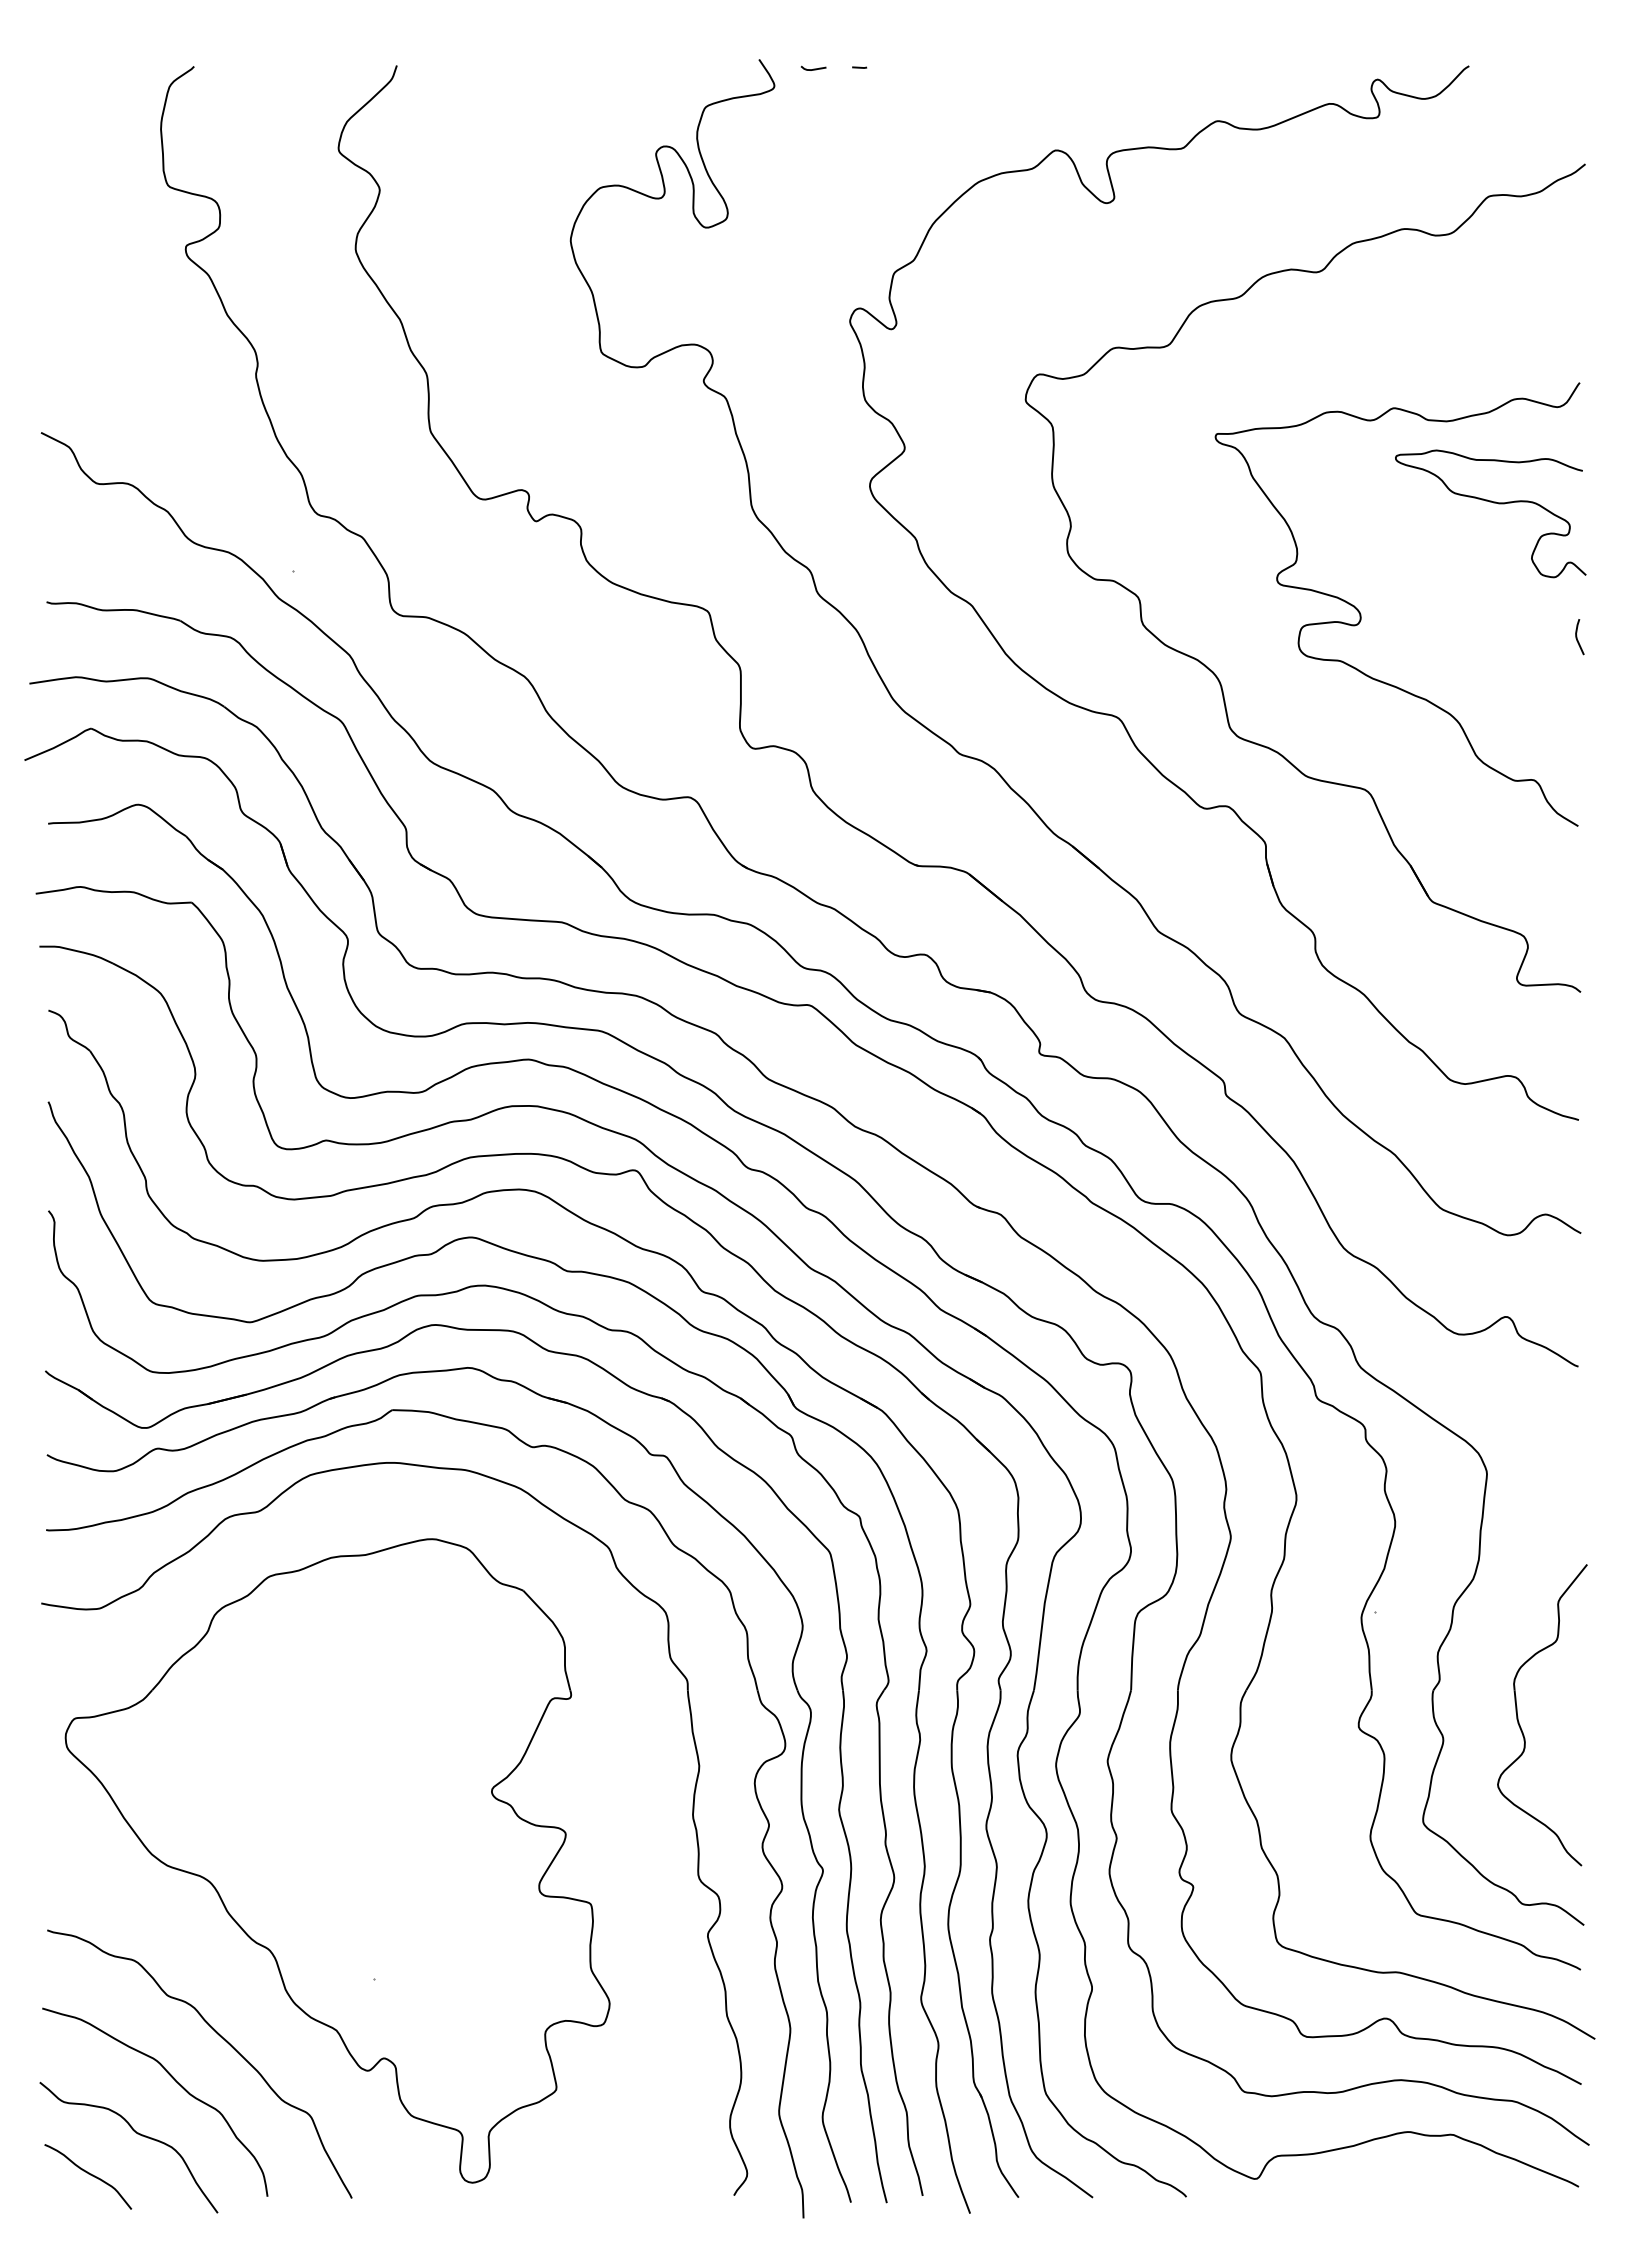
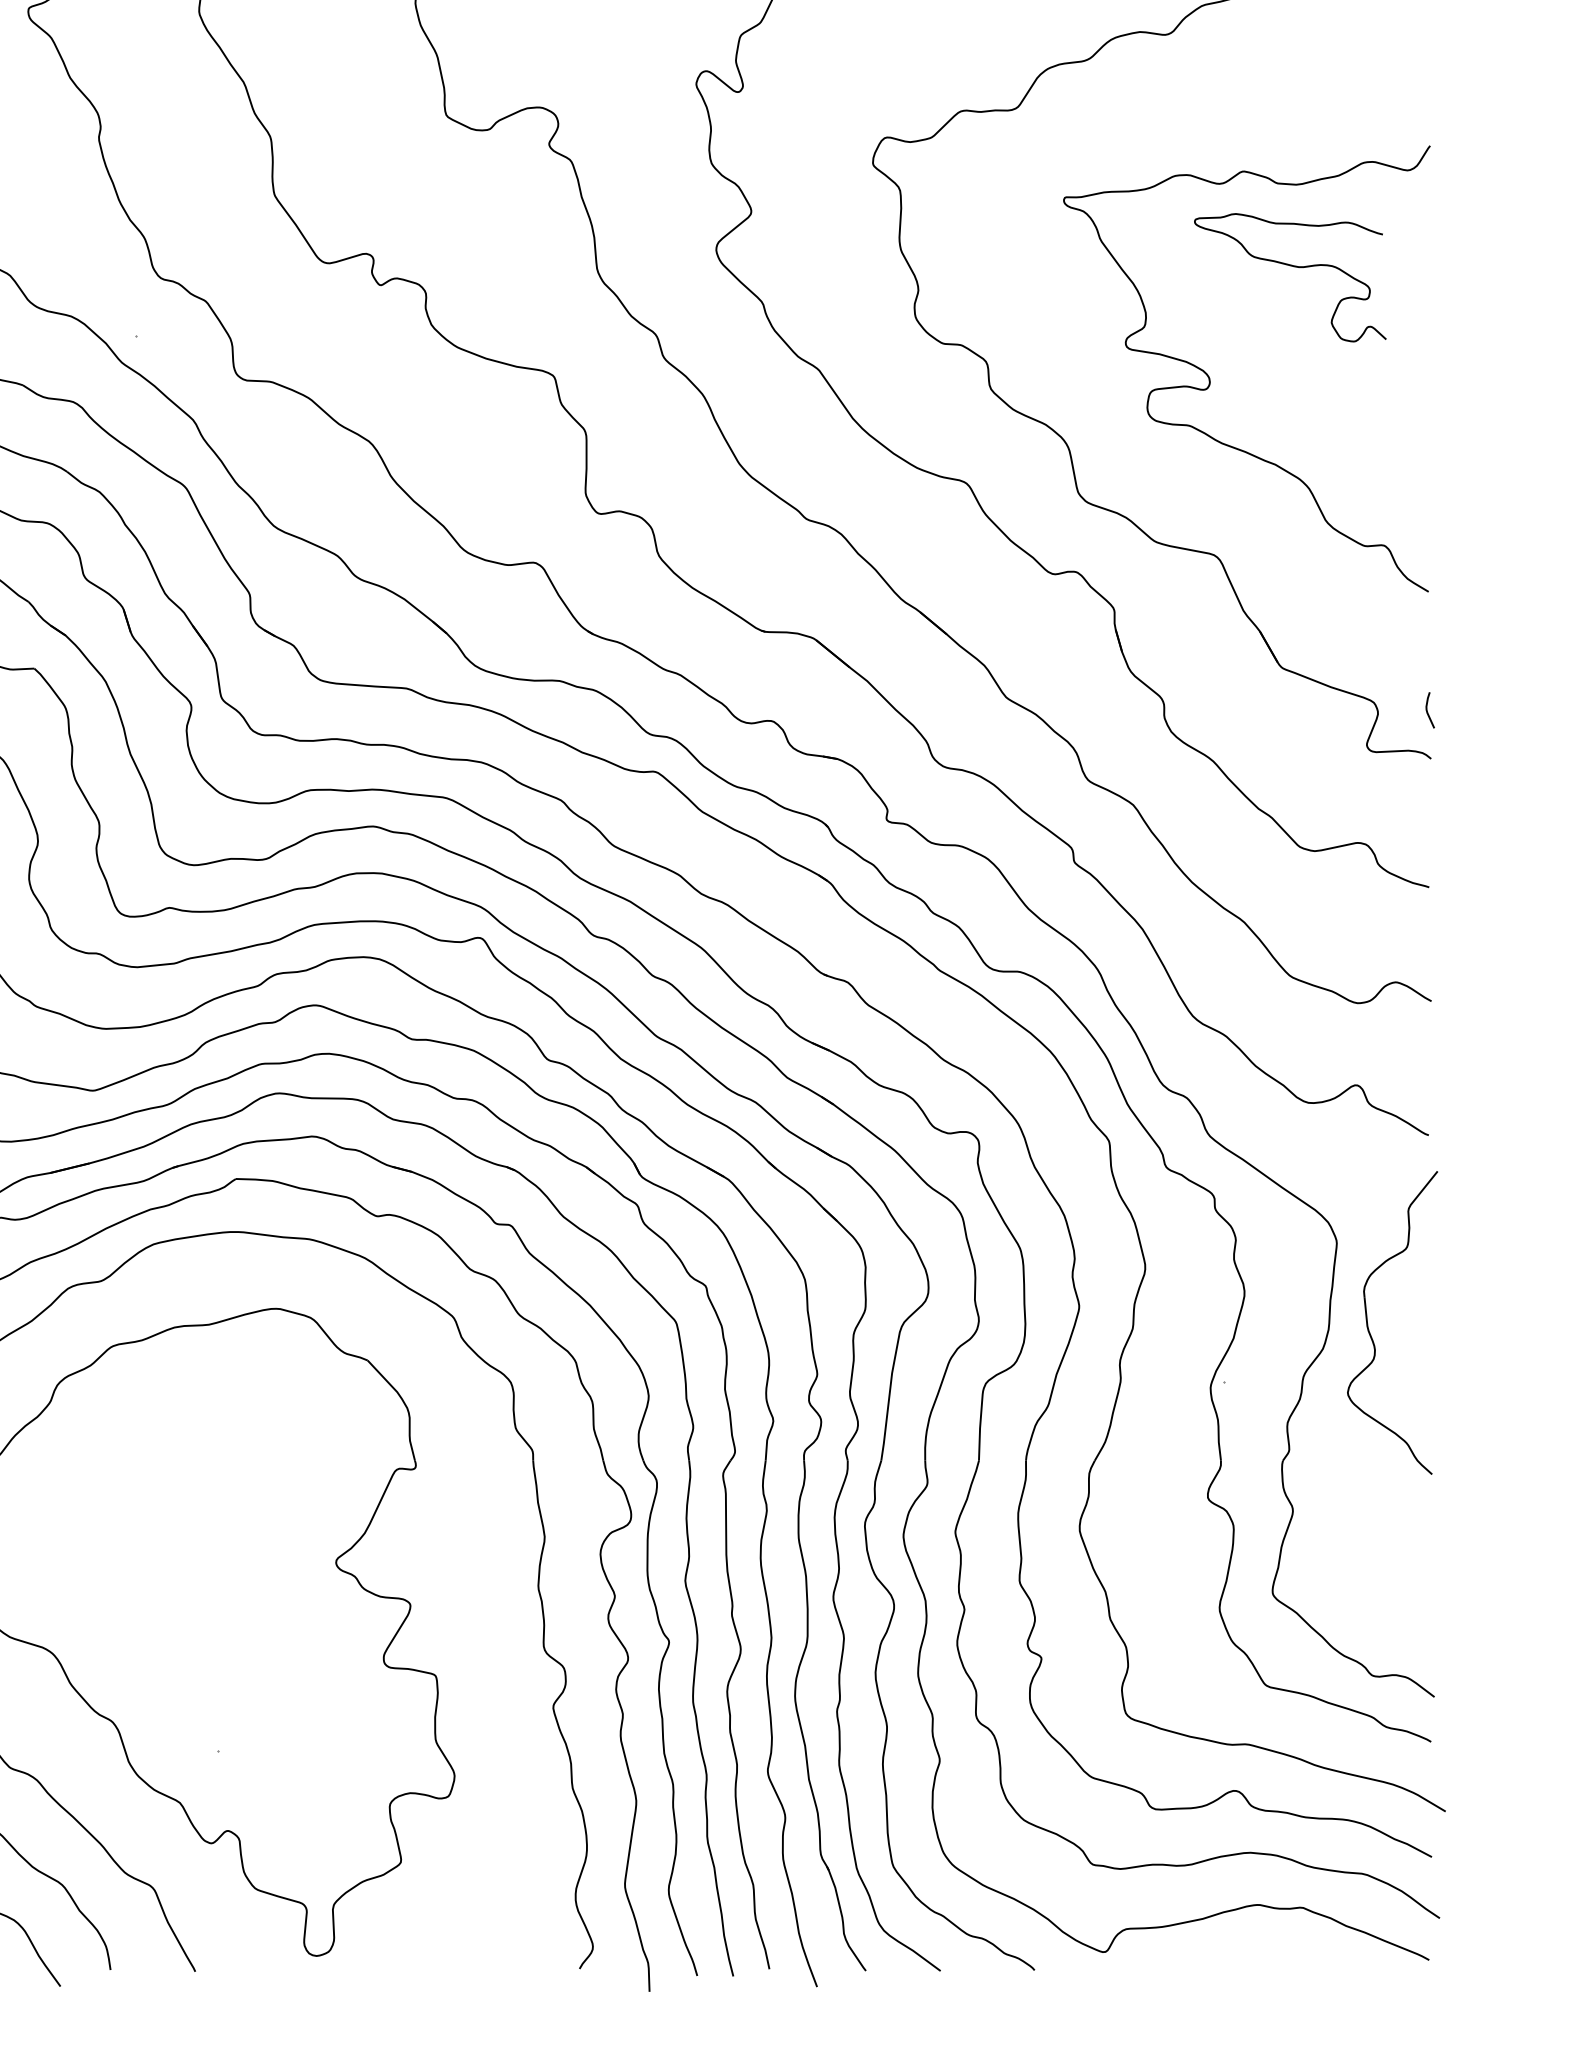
curve: (1493, 503) -> (1293, 267), moved
curve: (1577, 637) -> (1427, 710), moved
part: (1519, 1721) -> (1369, 1329), moved

